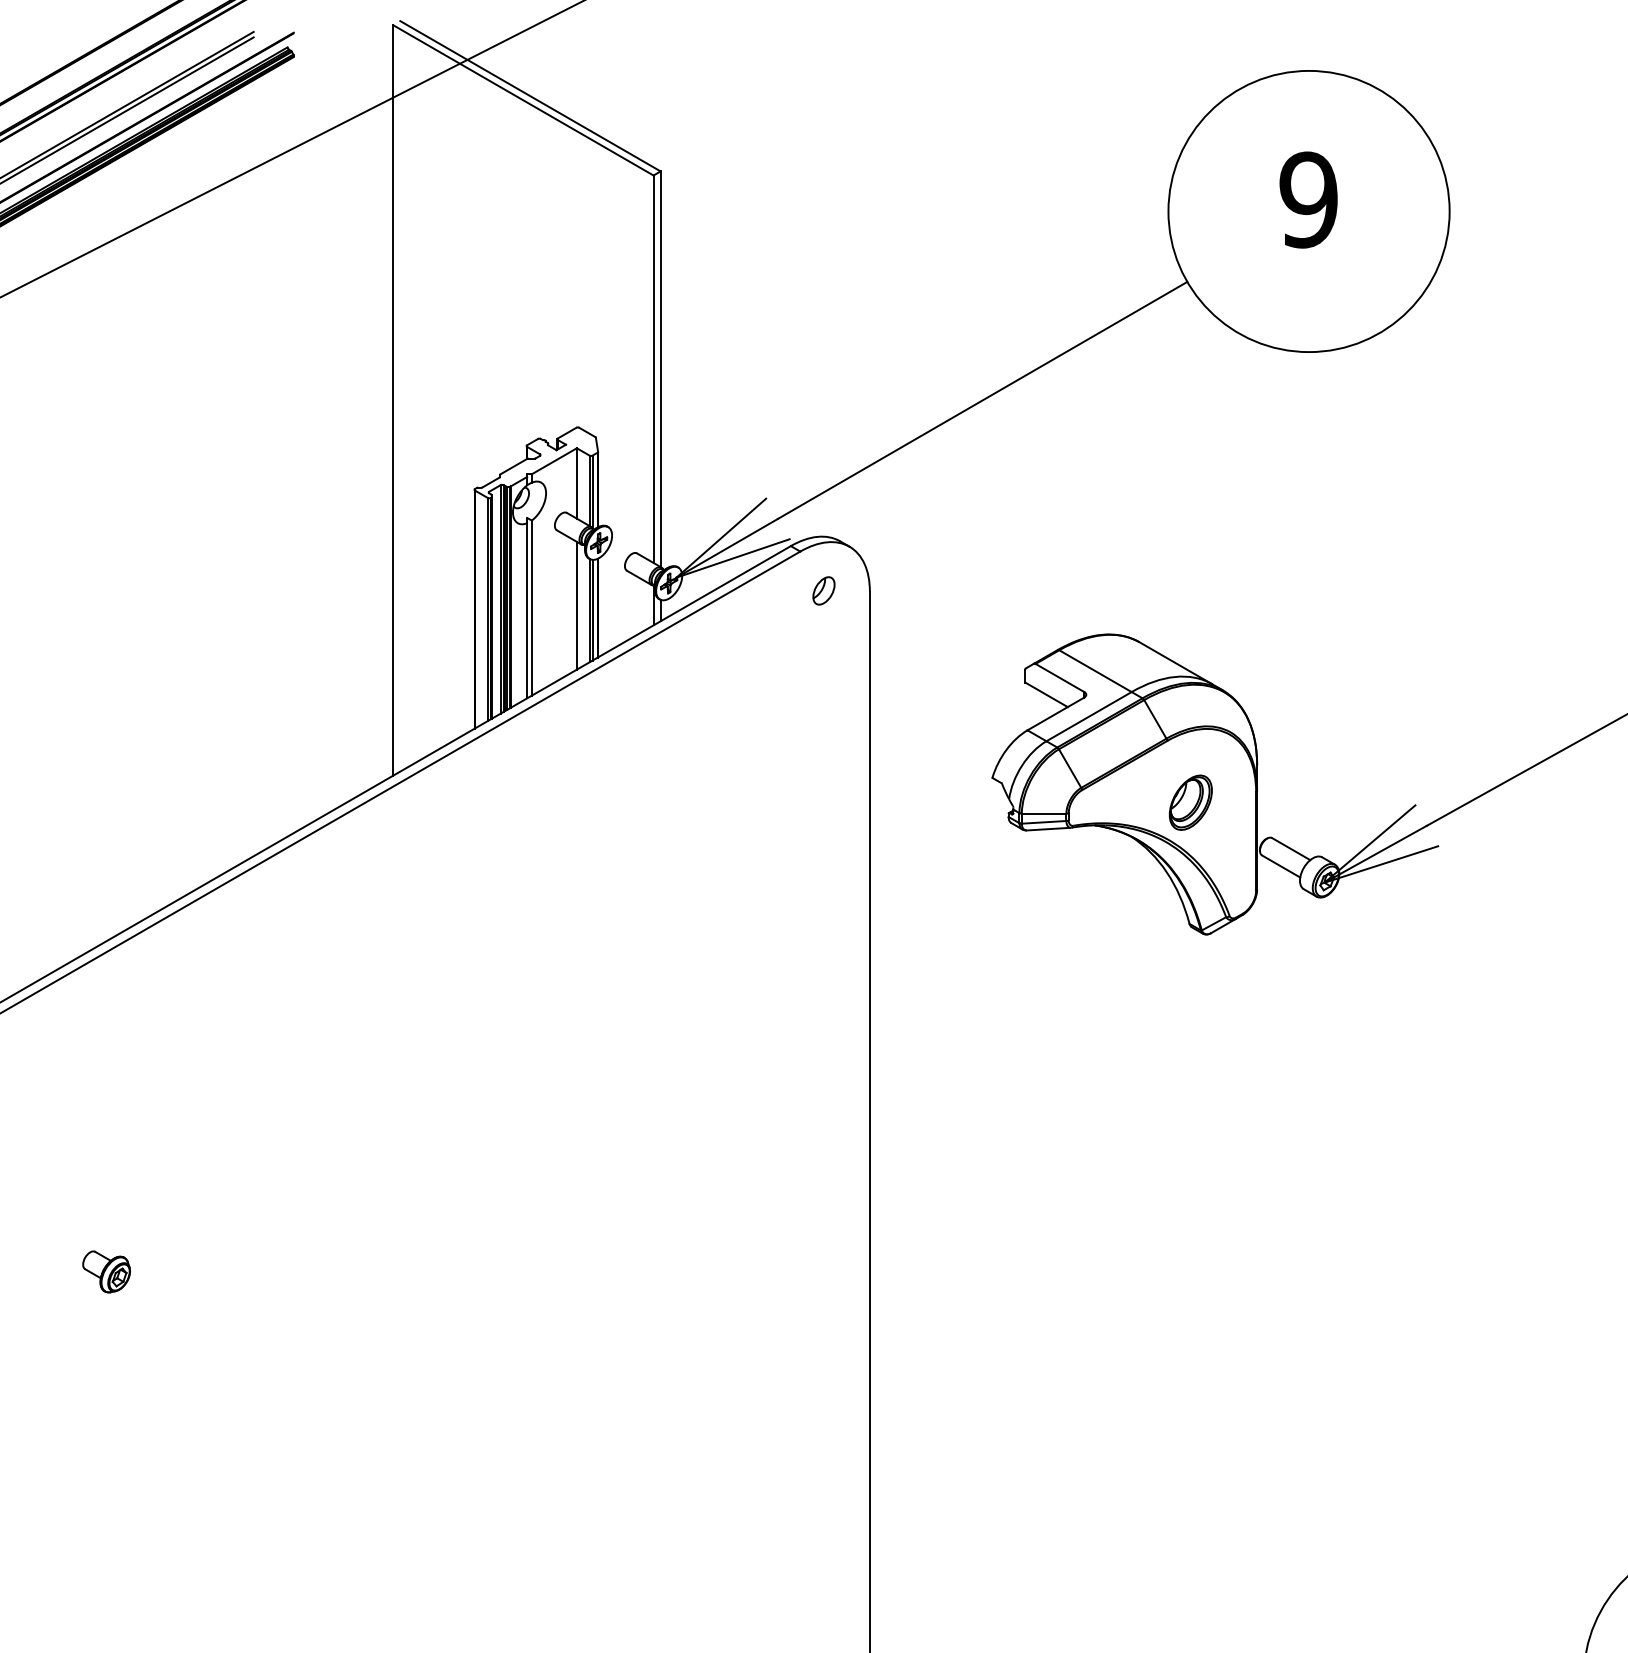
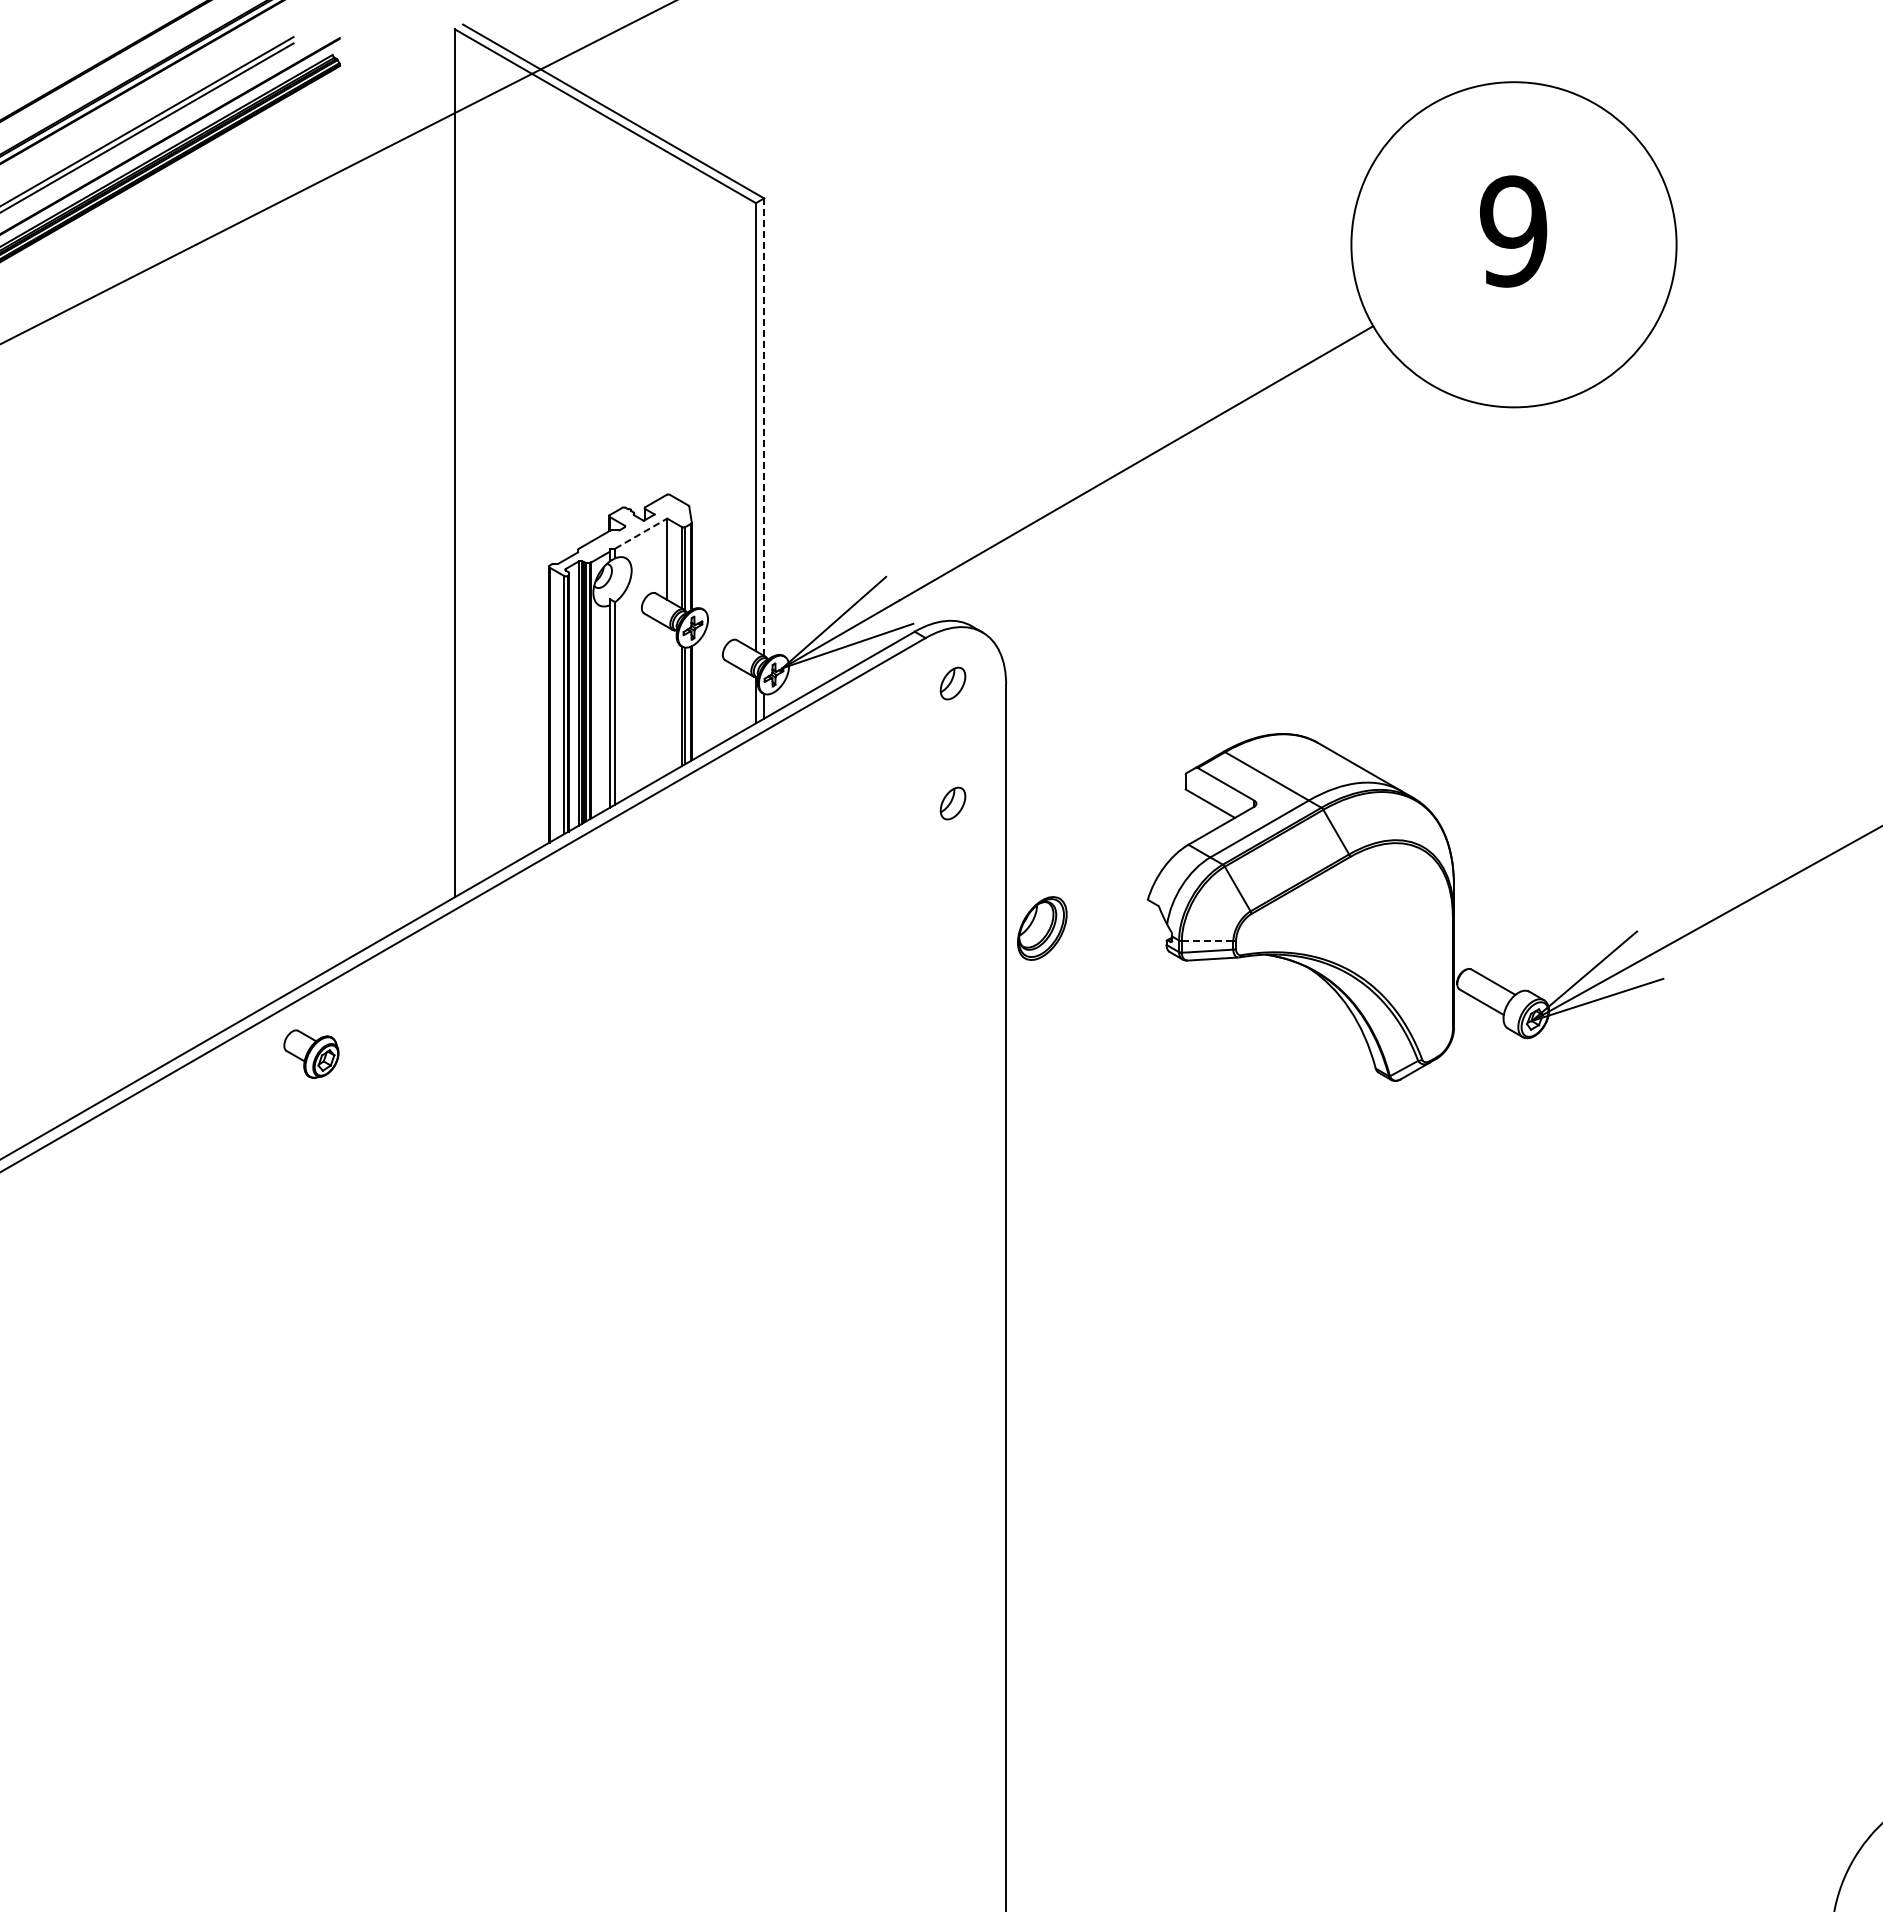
line: (660, 369) -> (764, 427), solid -> dashed
line: (554, 461) -> (641, 533), solid -> dashed
line: (577, 605) -> (667, 700), removed
part: (823, 694) -> (952, 803), added
part: (1191, 802) -> (1042, 928), moved
line: (1044, 813) -> (1207, 941), solid -> dashed
part: (106, 1271) -> (311, 1053), moved

